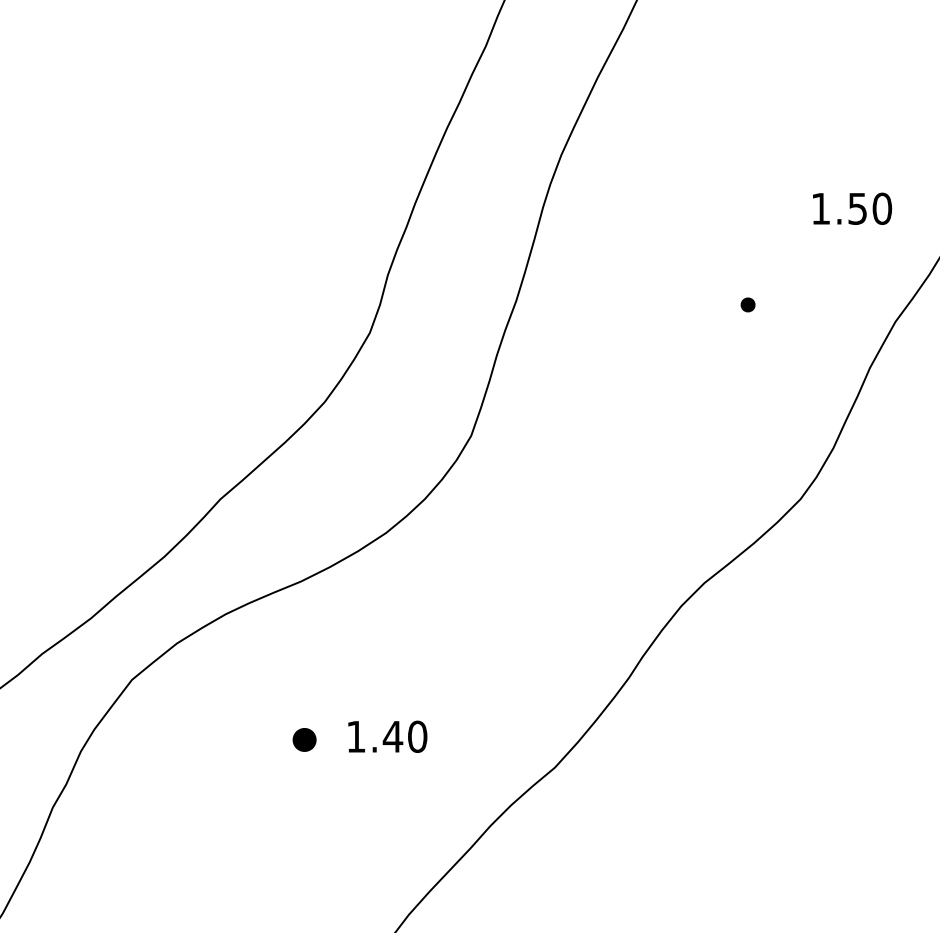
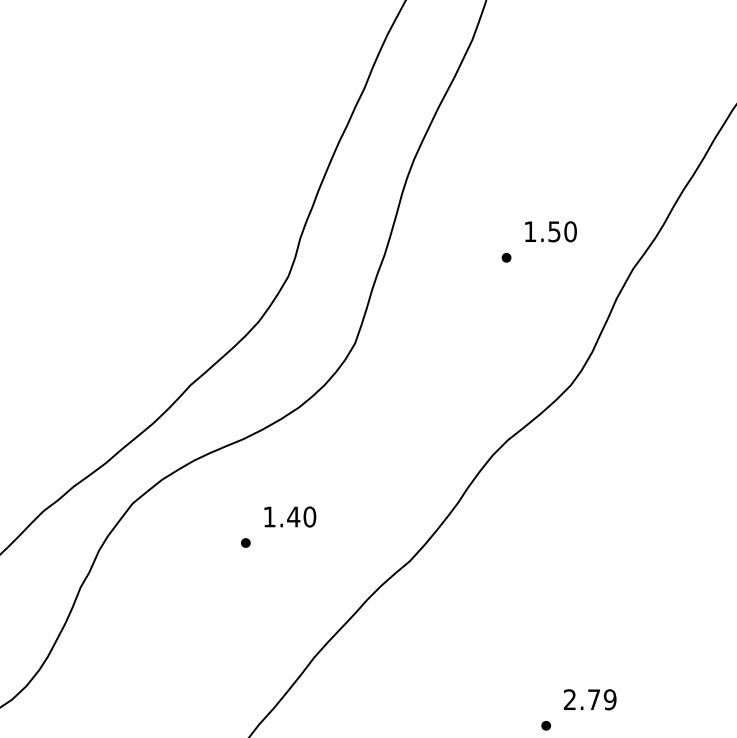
text: (851, 208) -> (550, 231), moved
part: (747, 304) -> (506, 257), moved
text: (388, 736) -> (290, 516), moved
part: (304, 739) -> (245, 542), size x0.62

